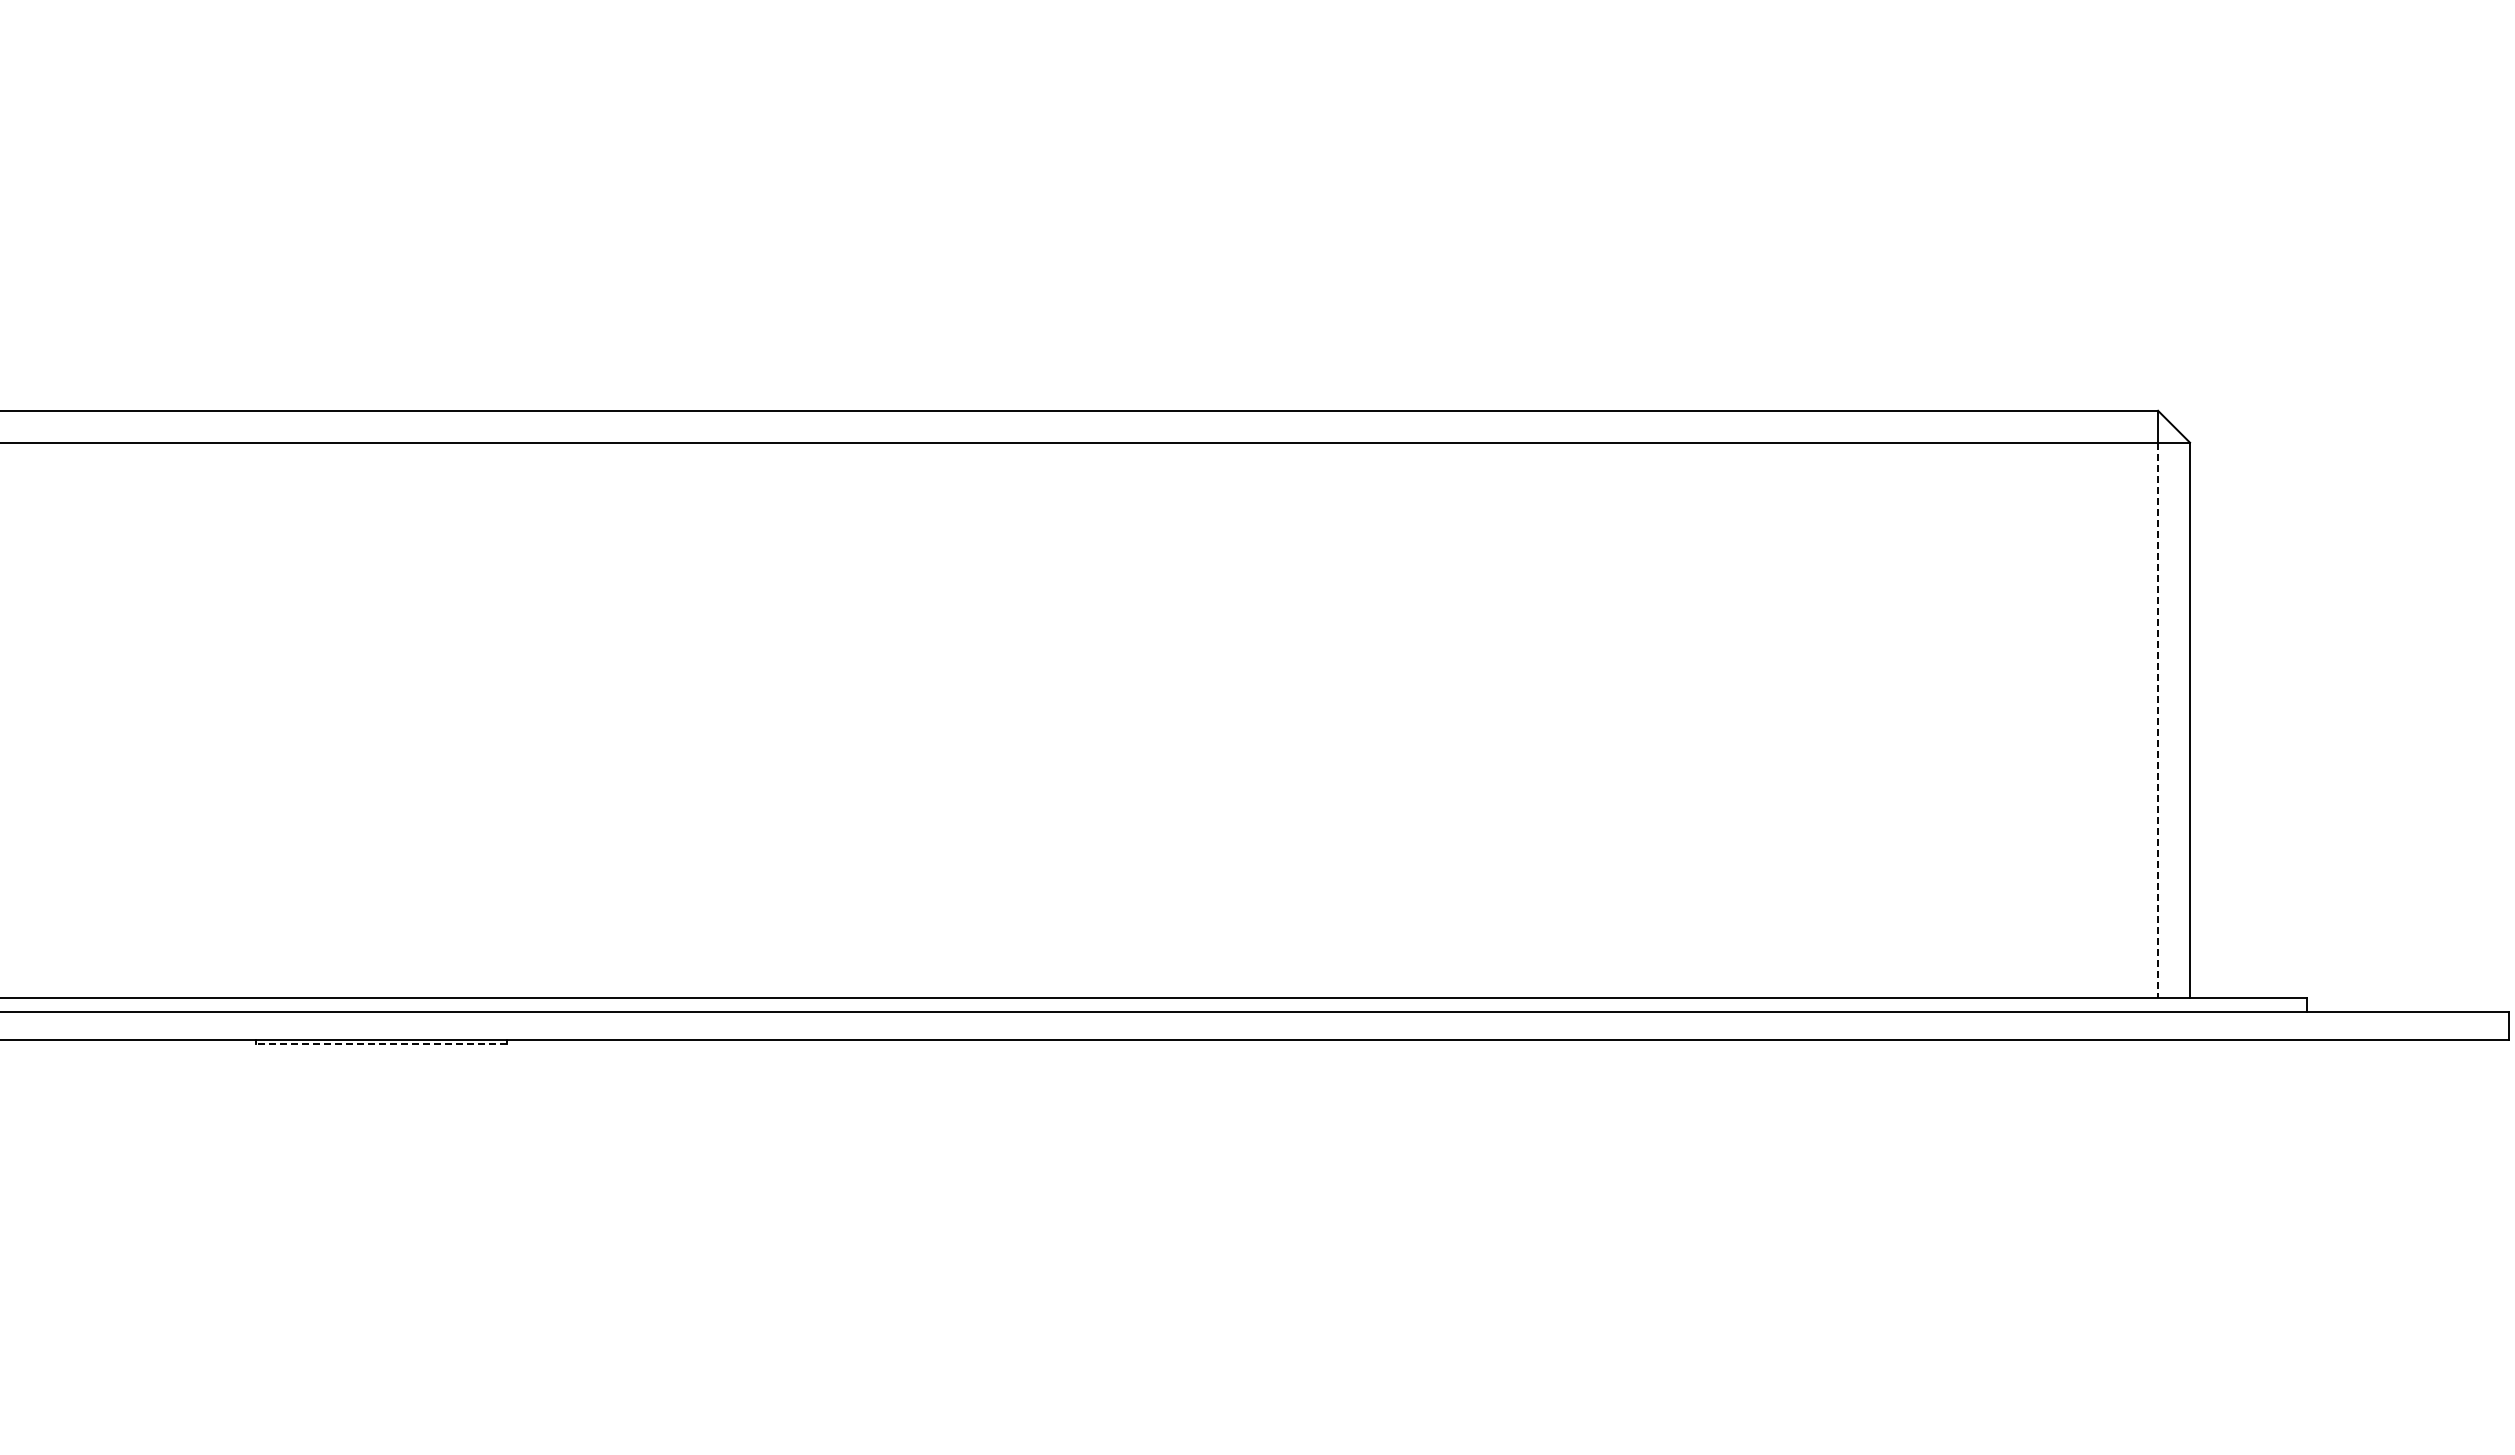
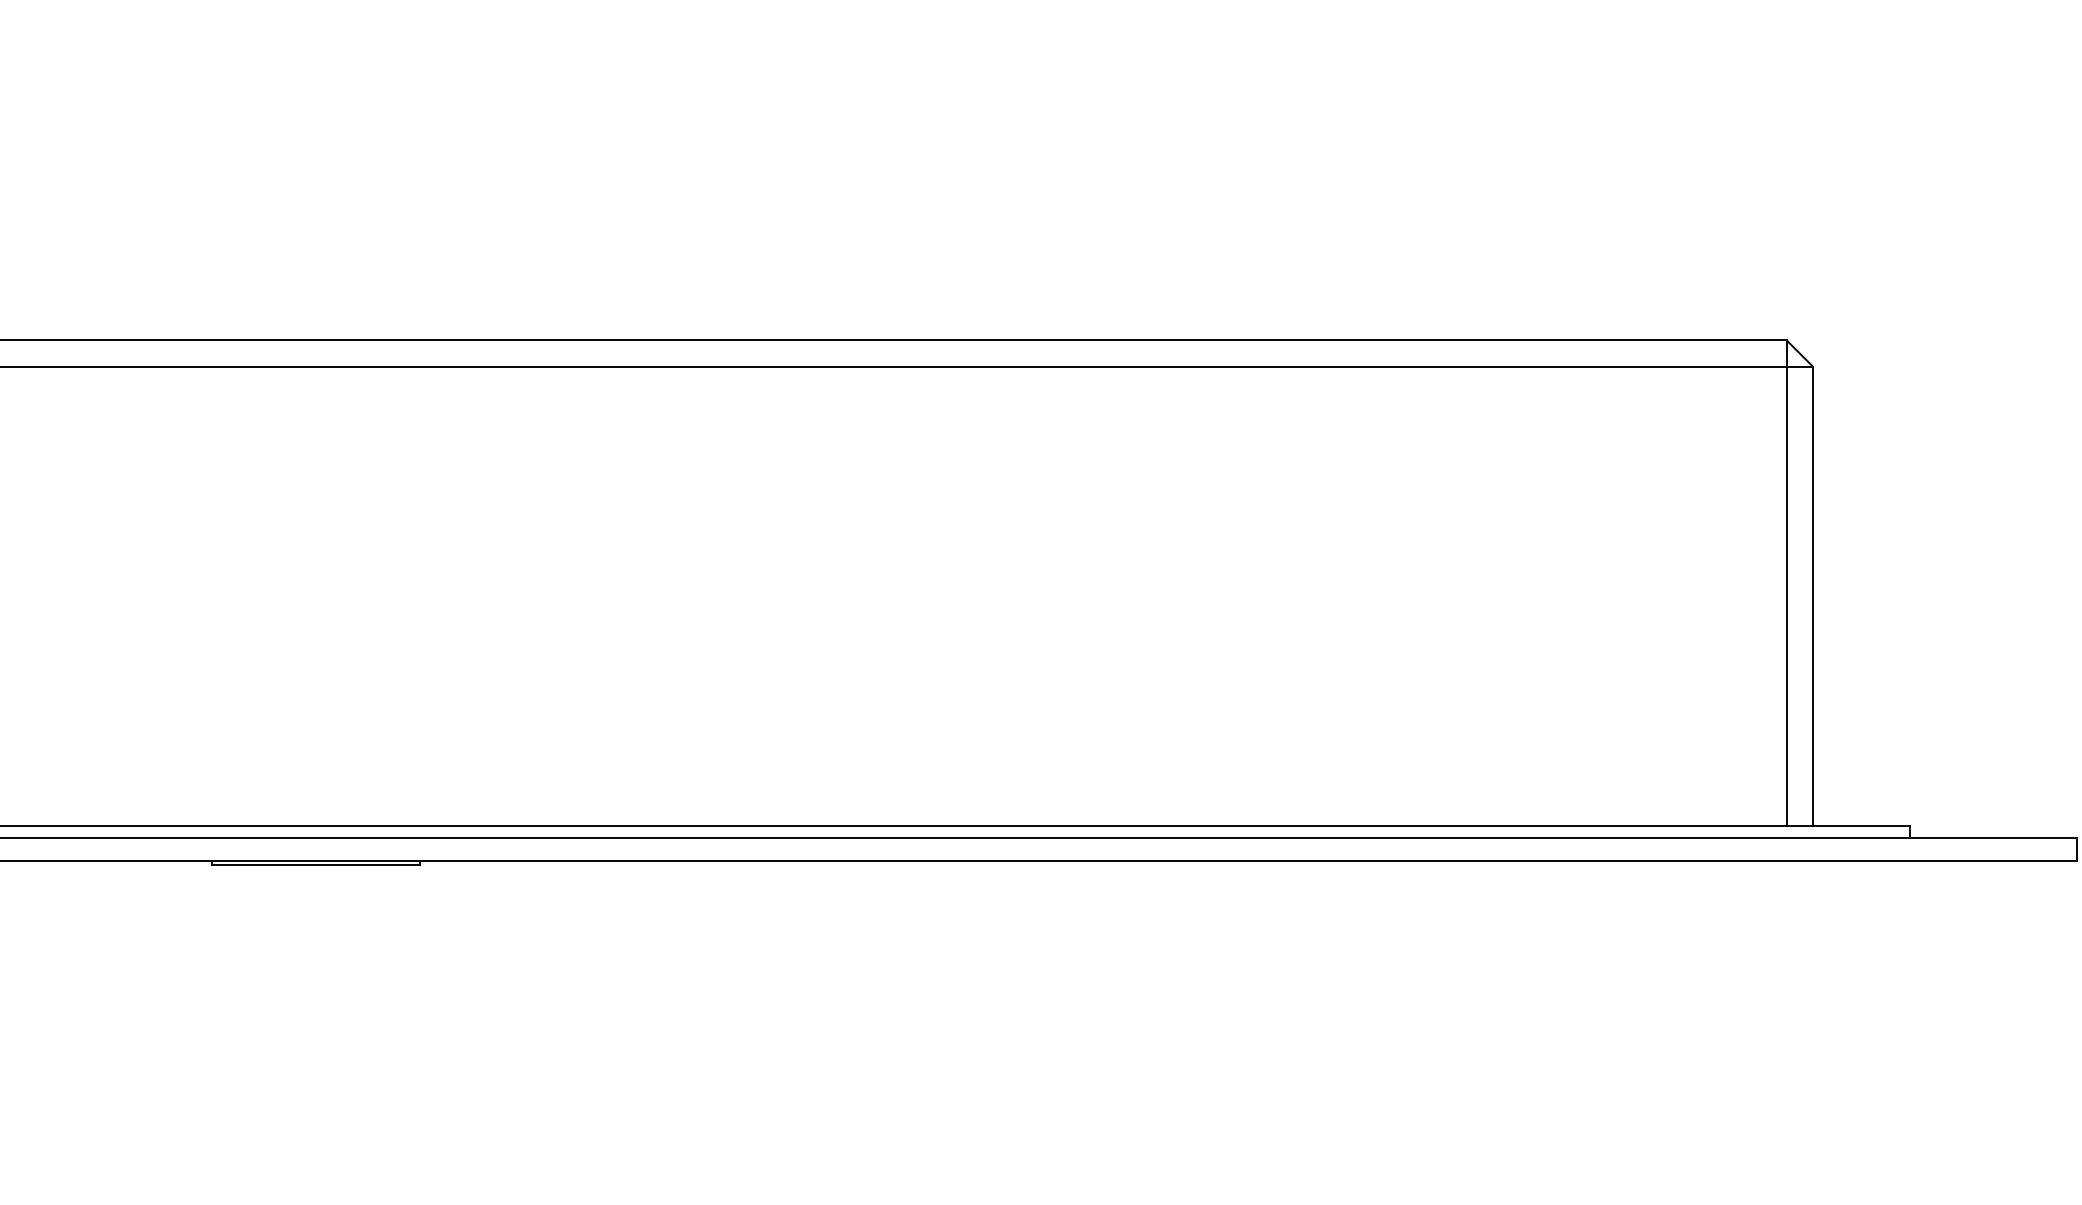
line: (2158, 720) -> (1786, 596), dashed -> solid
line: (381, 1044) -> (315, 864), dashed -> solid

